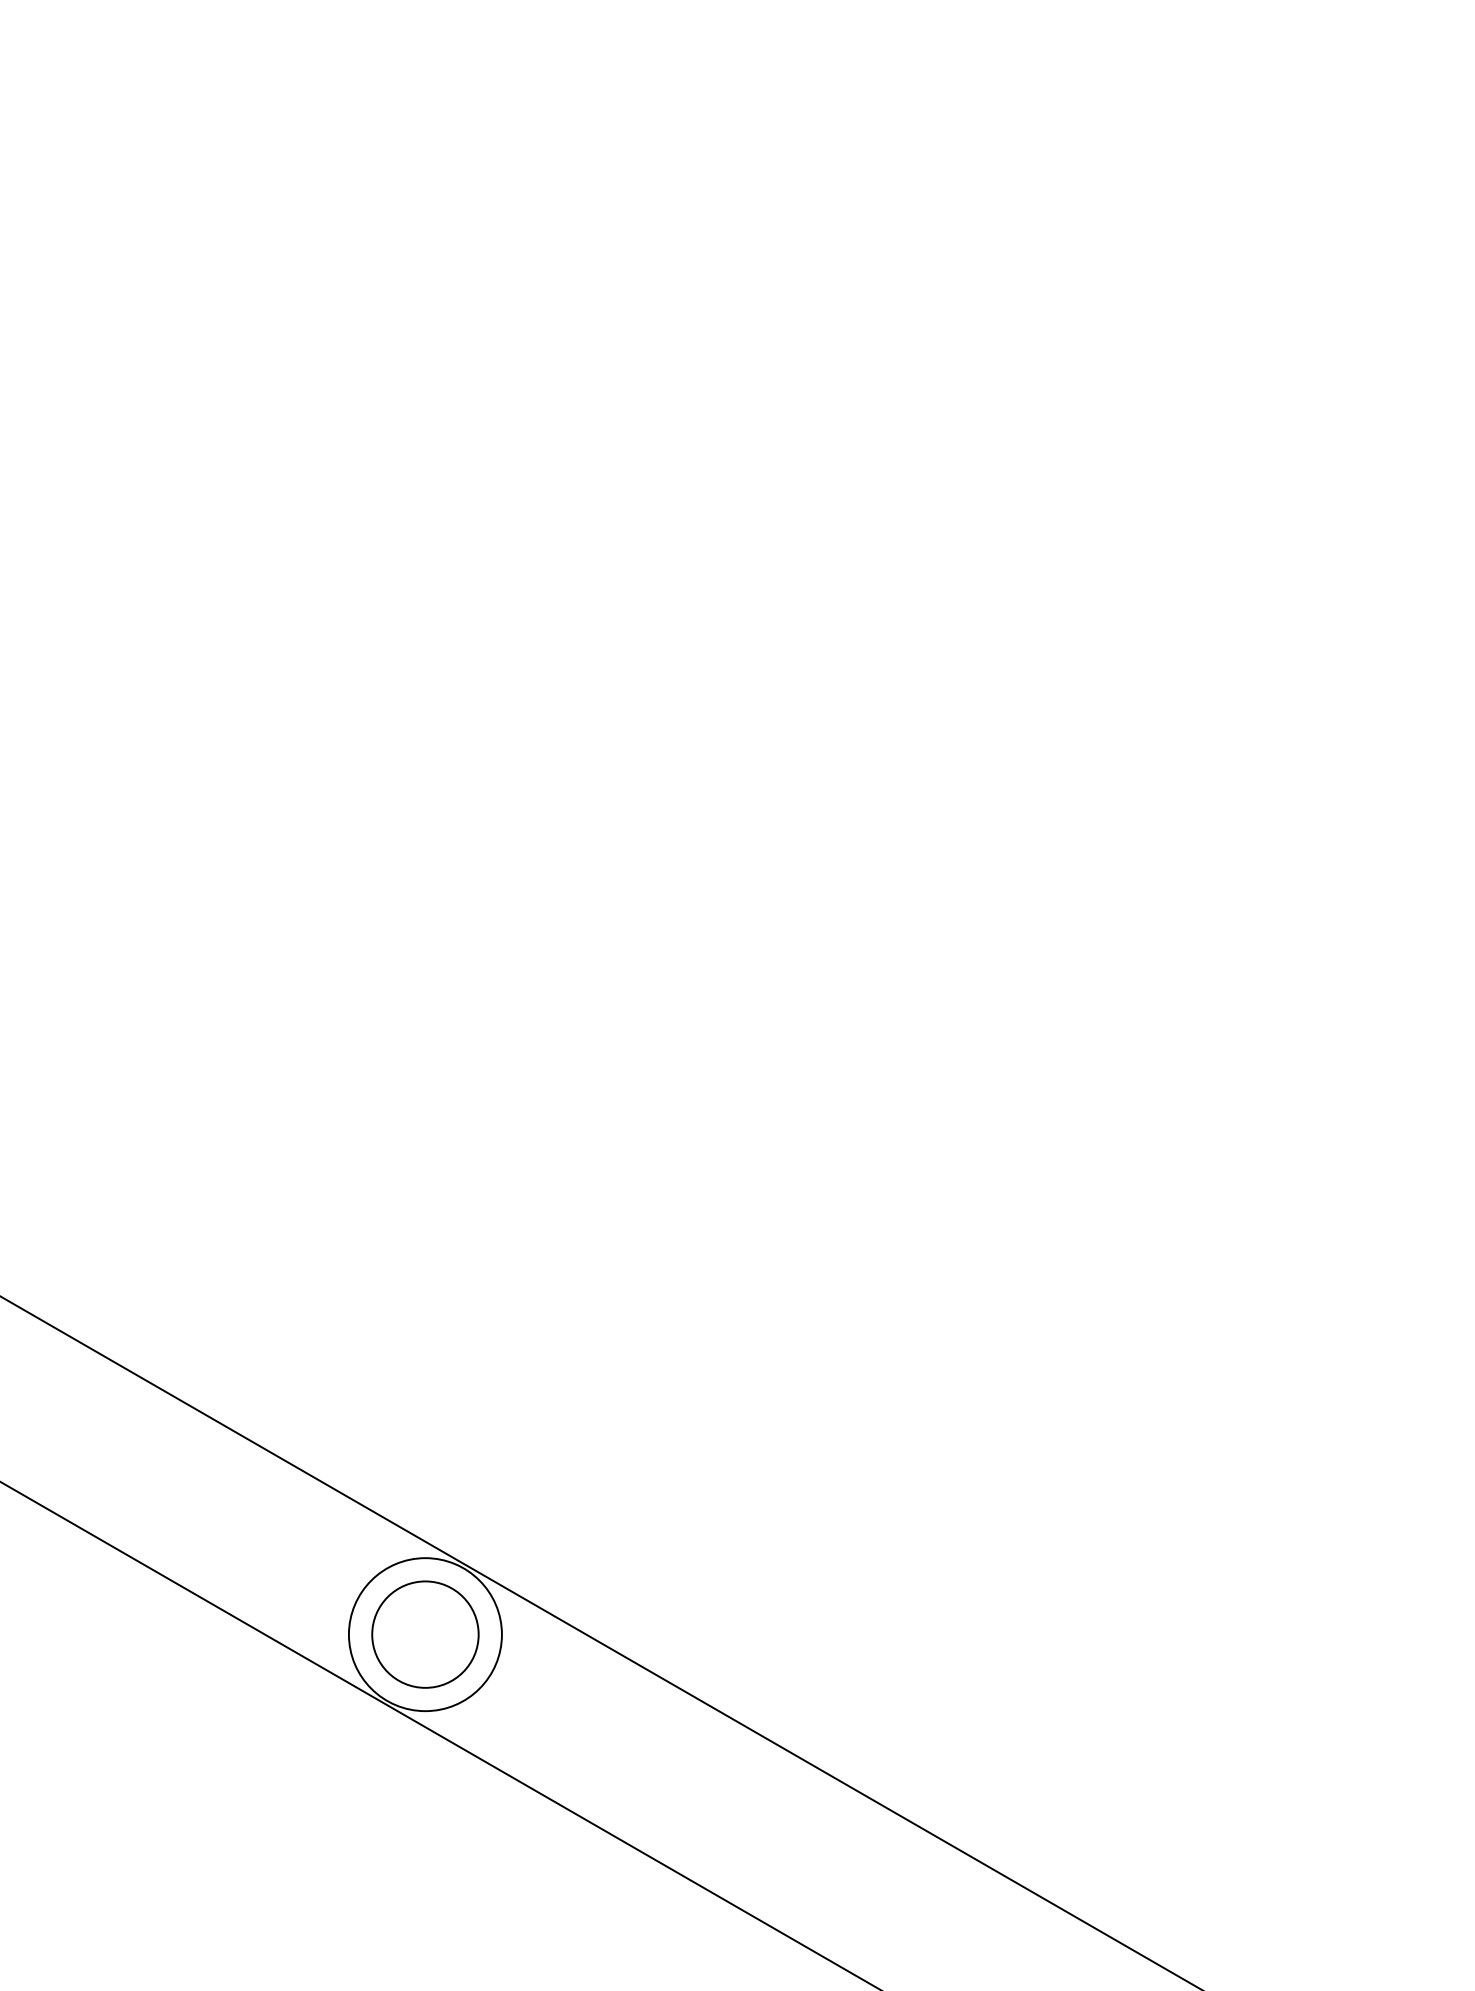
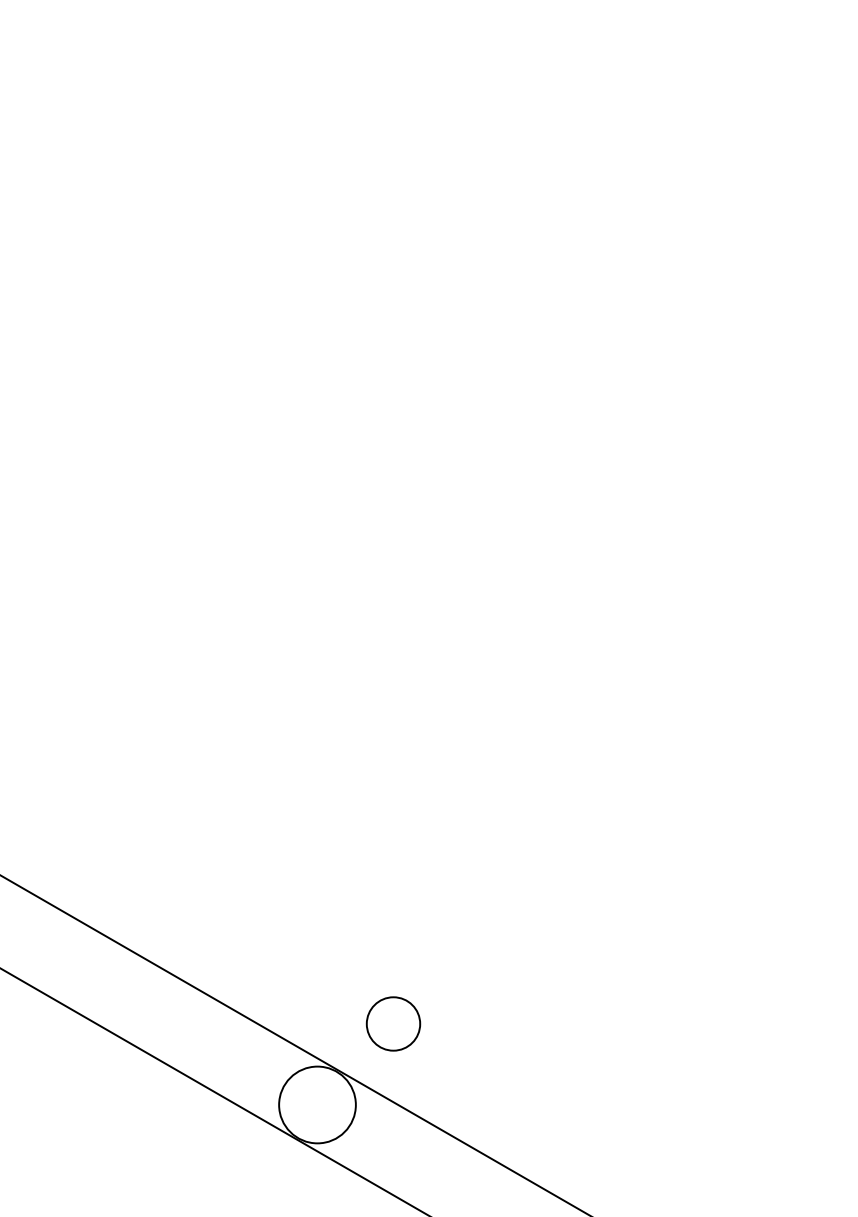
circle: (425, 1633) -> (393, 1023), moved

